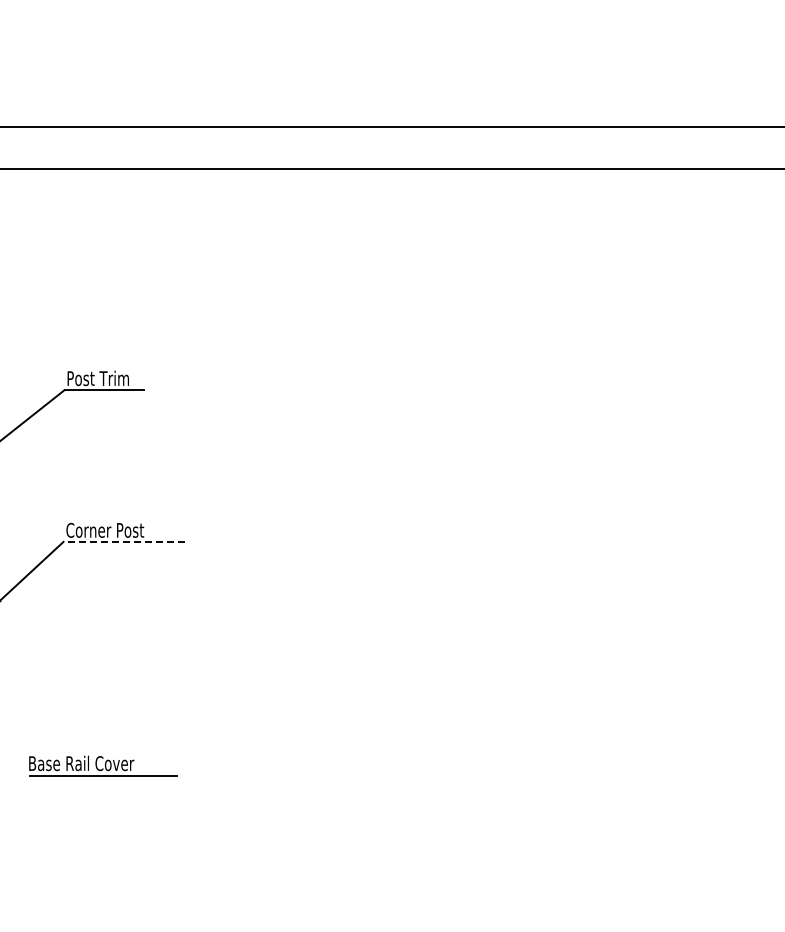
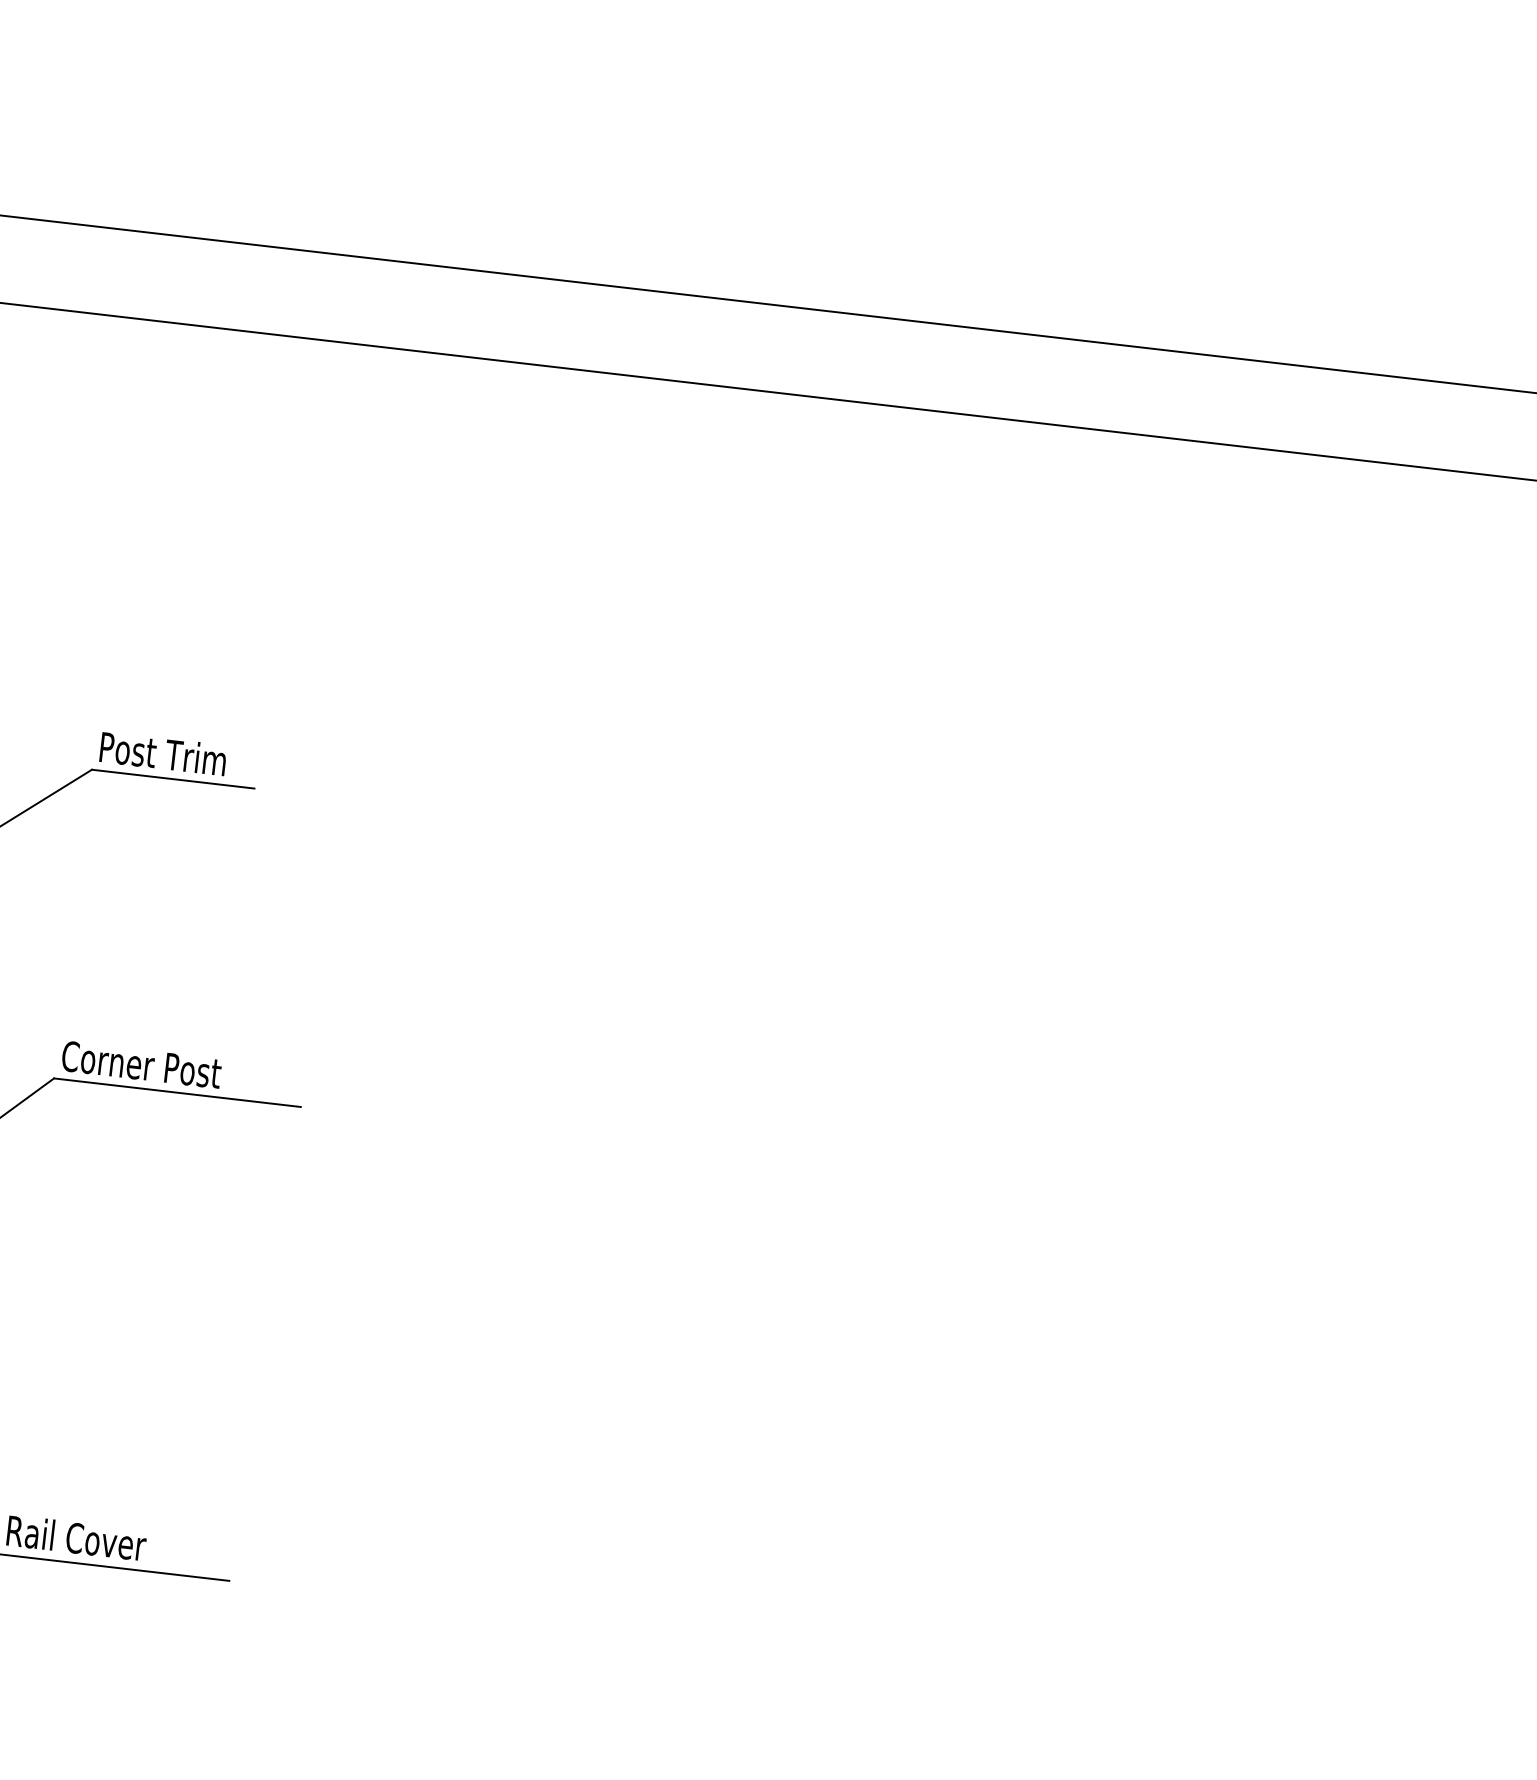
line: (124, 541) -> (178, 1091), dashed -> solid

